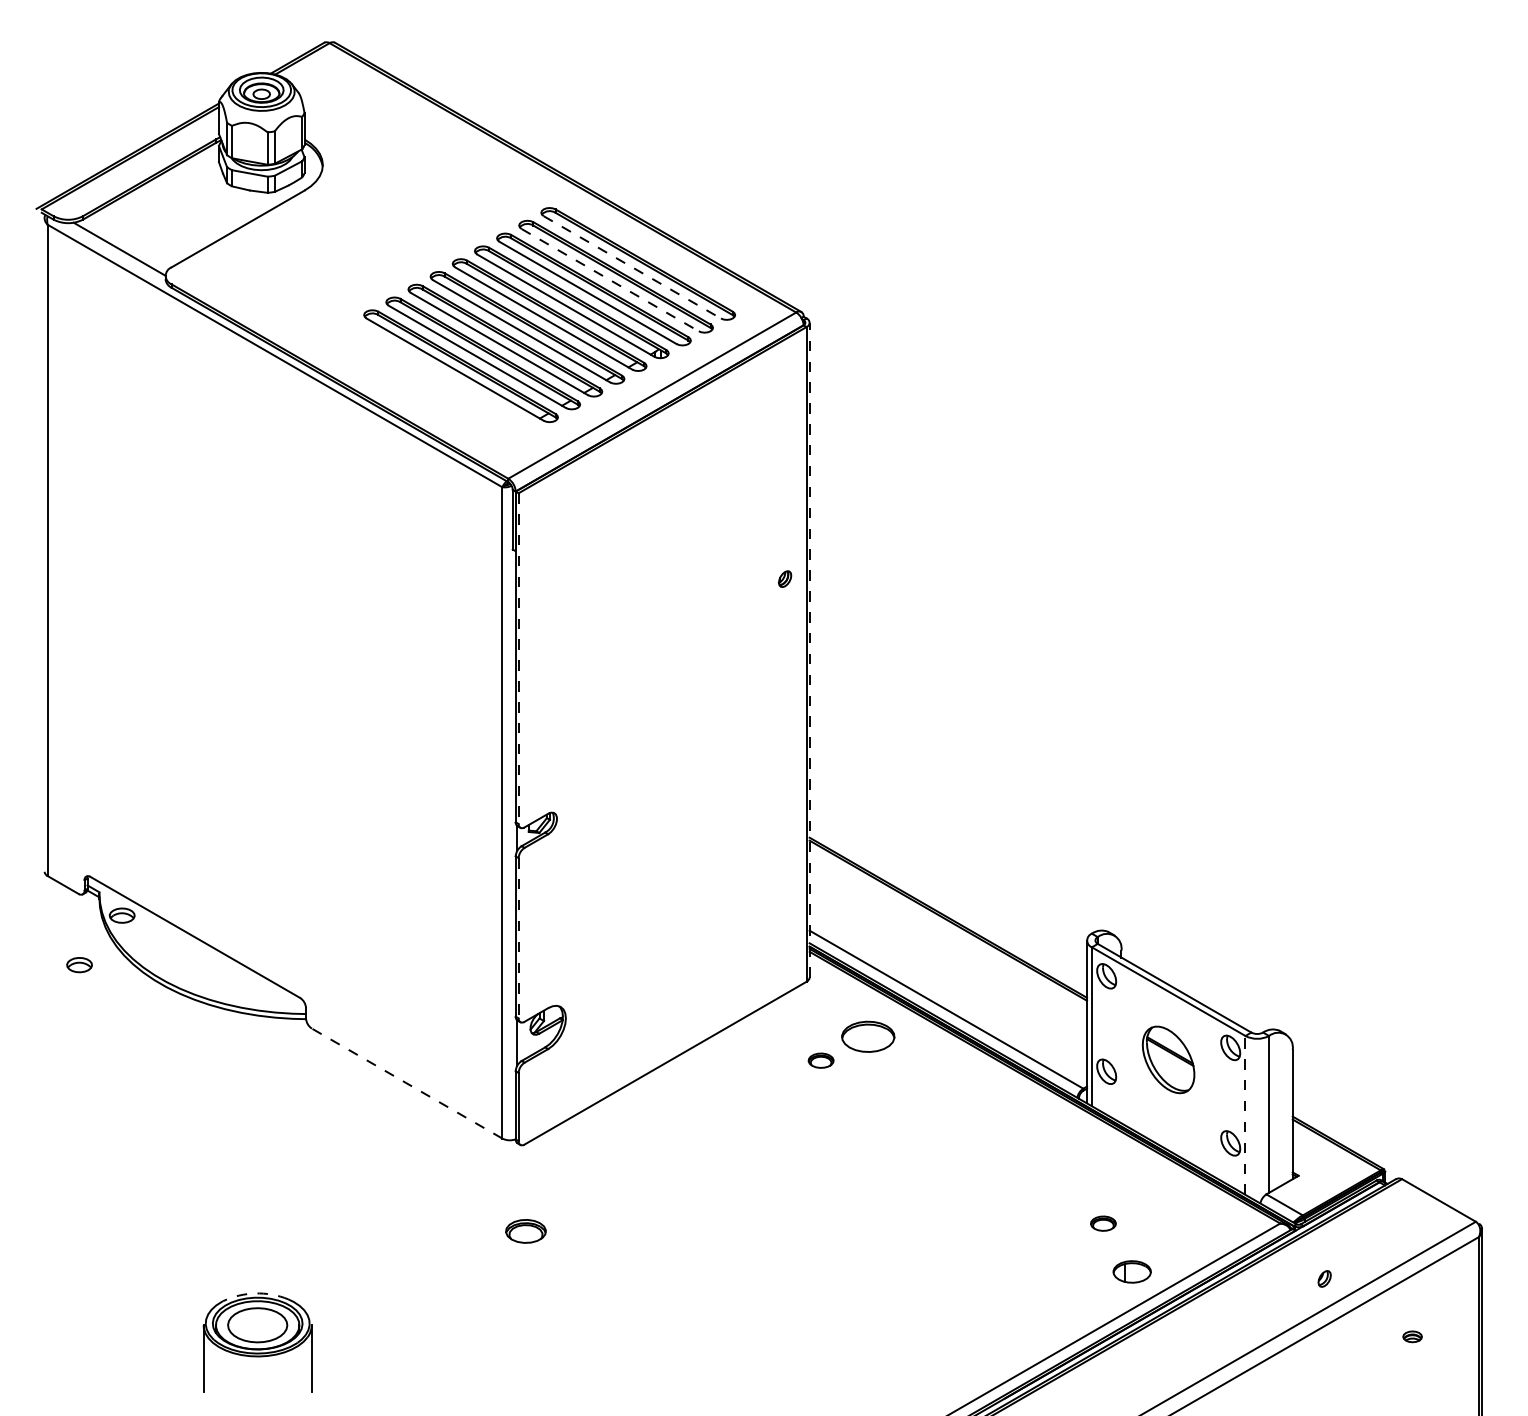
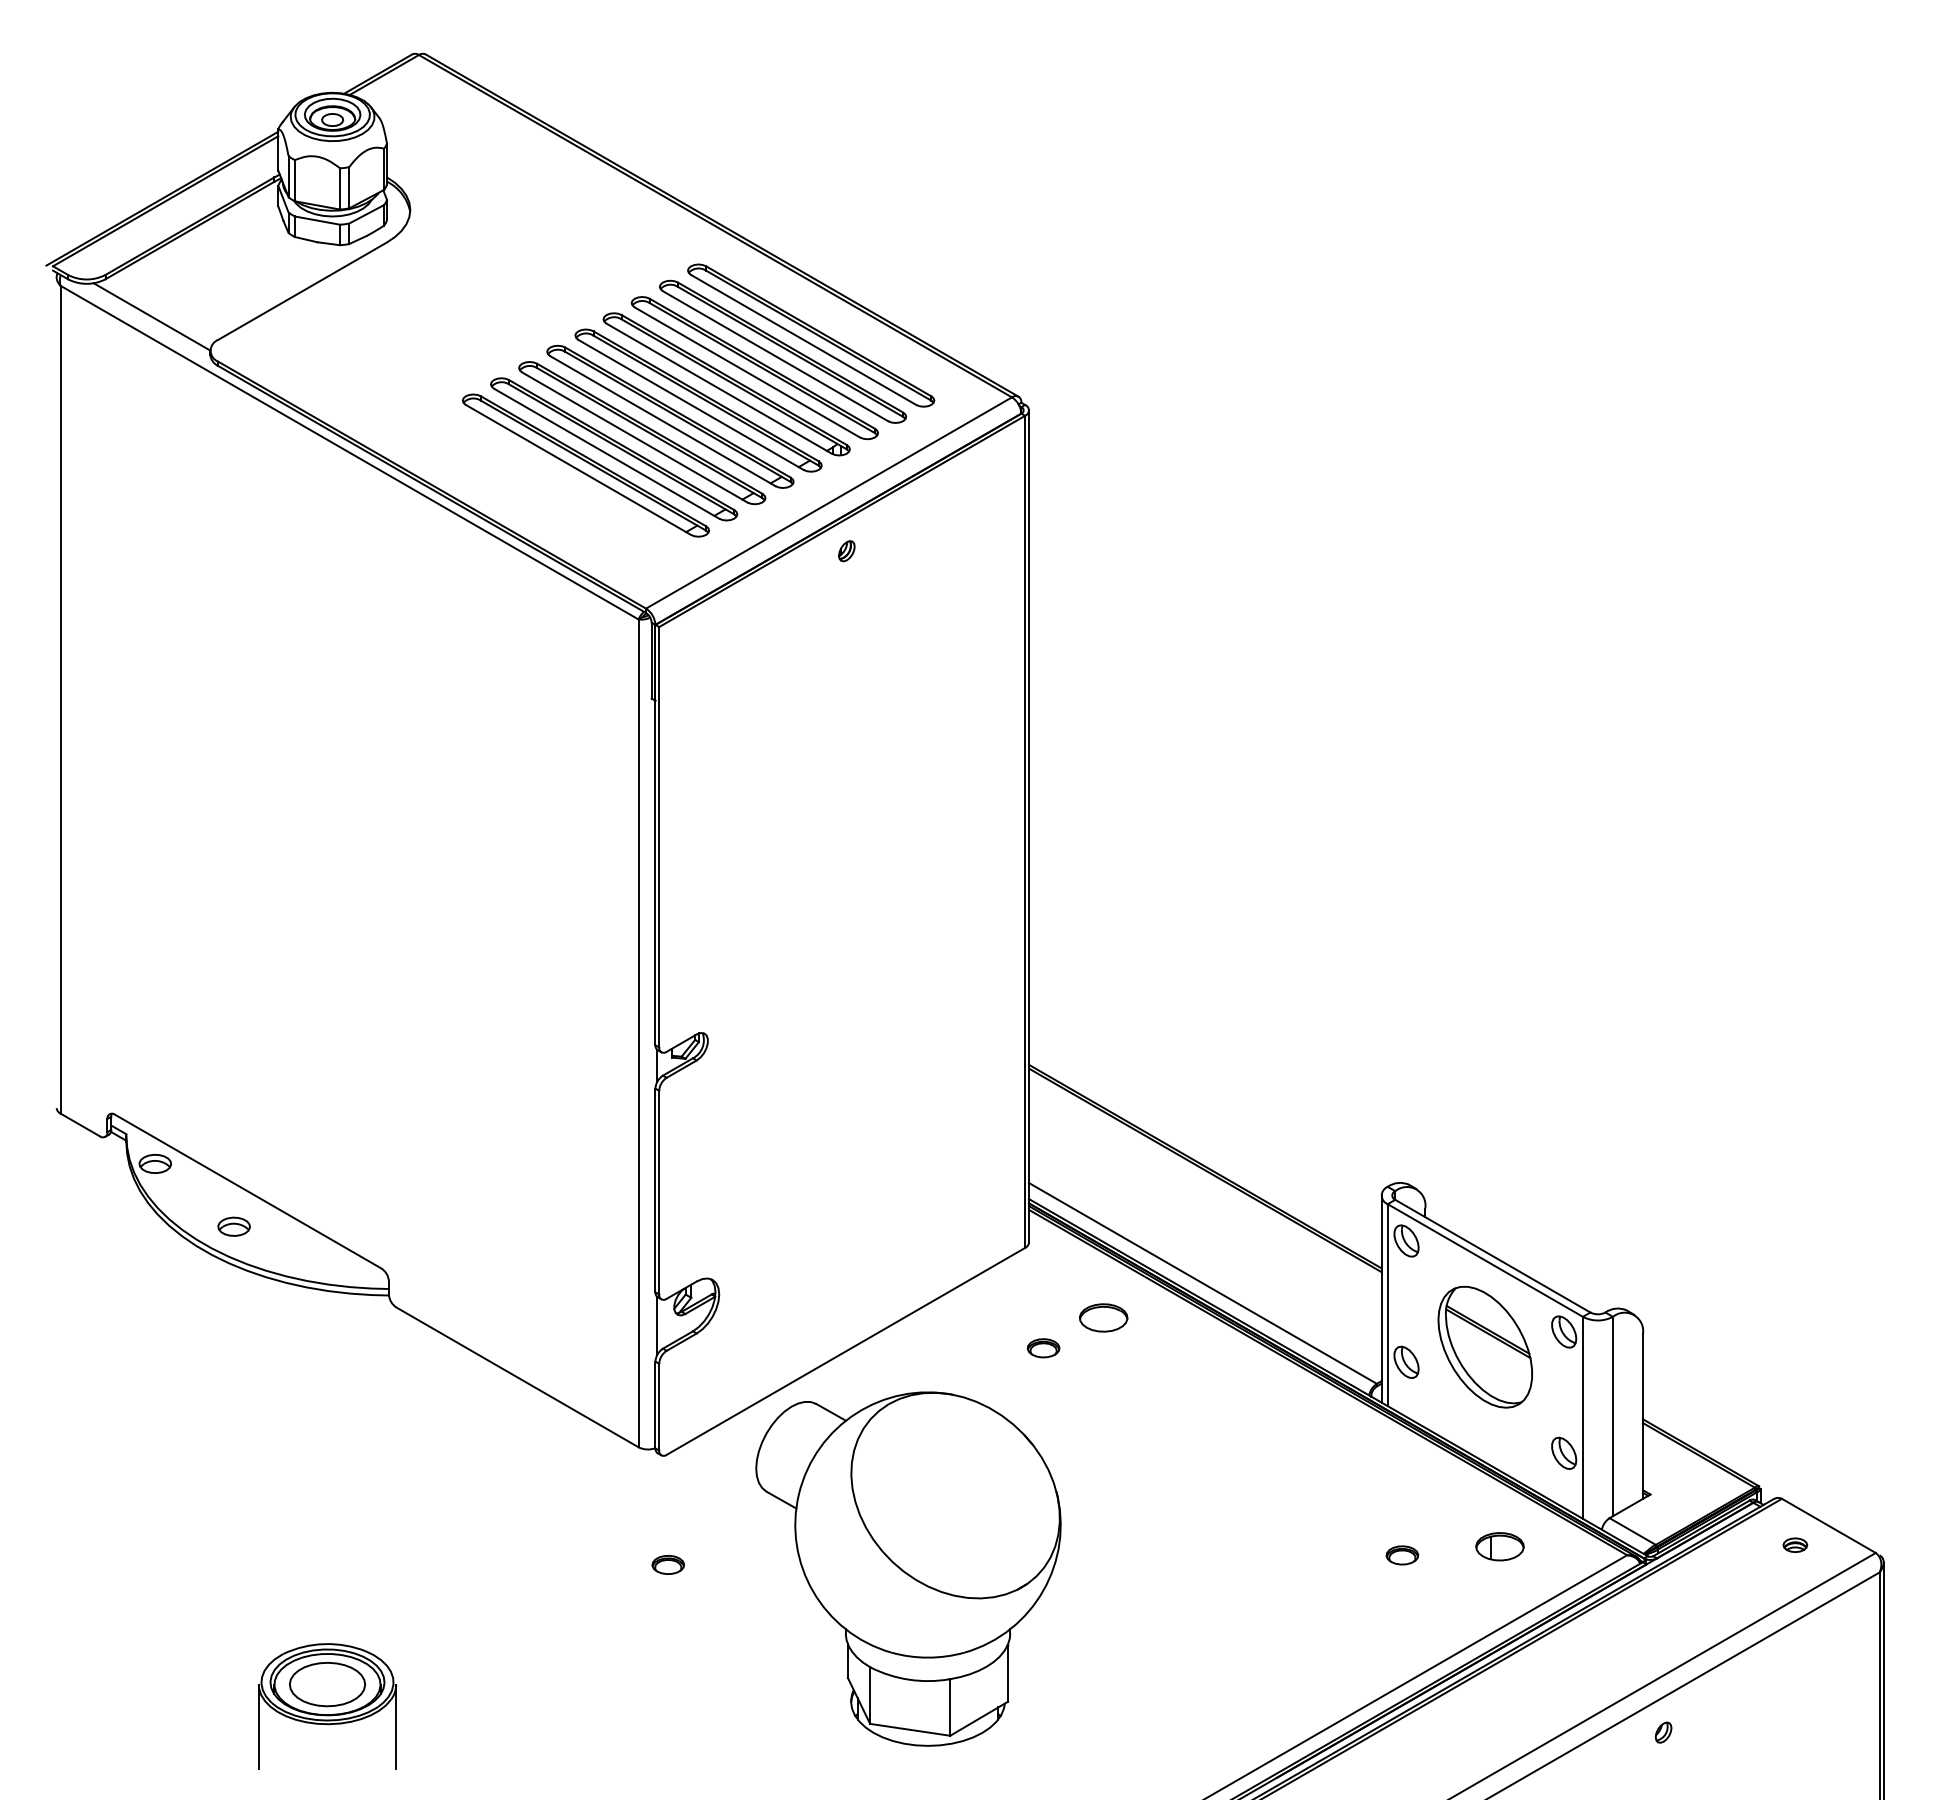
line: (632, 267) -> (804, 340), dashed -> solid
line: (610, 280) -> (775, 356), dashed -> solid
part: (784, 579) -> (846, 551), moved
line: (810, 649) -> (1029, 825), dashed -> solid
line: (518, 658) -> (659, 837), dashed -> solid
line: (518, 938) -> (659, 1192), dashed -> solid
part: (79, 964) -> (233, 1226), moved
part: (868, 1036) -> (1103, 1317), size x0.71
part: (1168, 1060) -> (1484, 1347), size x1.43
line: (407, 1083) -> (517, 1377), dashed -> solid
line: (1245, 1115) -> (1582, 1417), dashed -> solid
part: (525, 1230) -> (667, 1564), size x0.62
part: (714, 1233) -> (908, 1568), added
part: (1131, 1271) -> (1499, 1546), moved
part: (1324, 1278) -> (1663, 1732), moved
arc: (255, 1293) -> (324, 1644), dashed -> solid
part: (1412, 1336) -> (1795, 1544), moved

